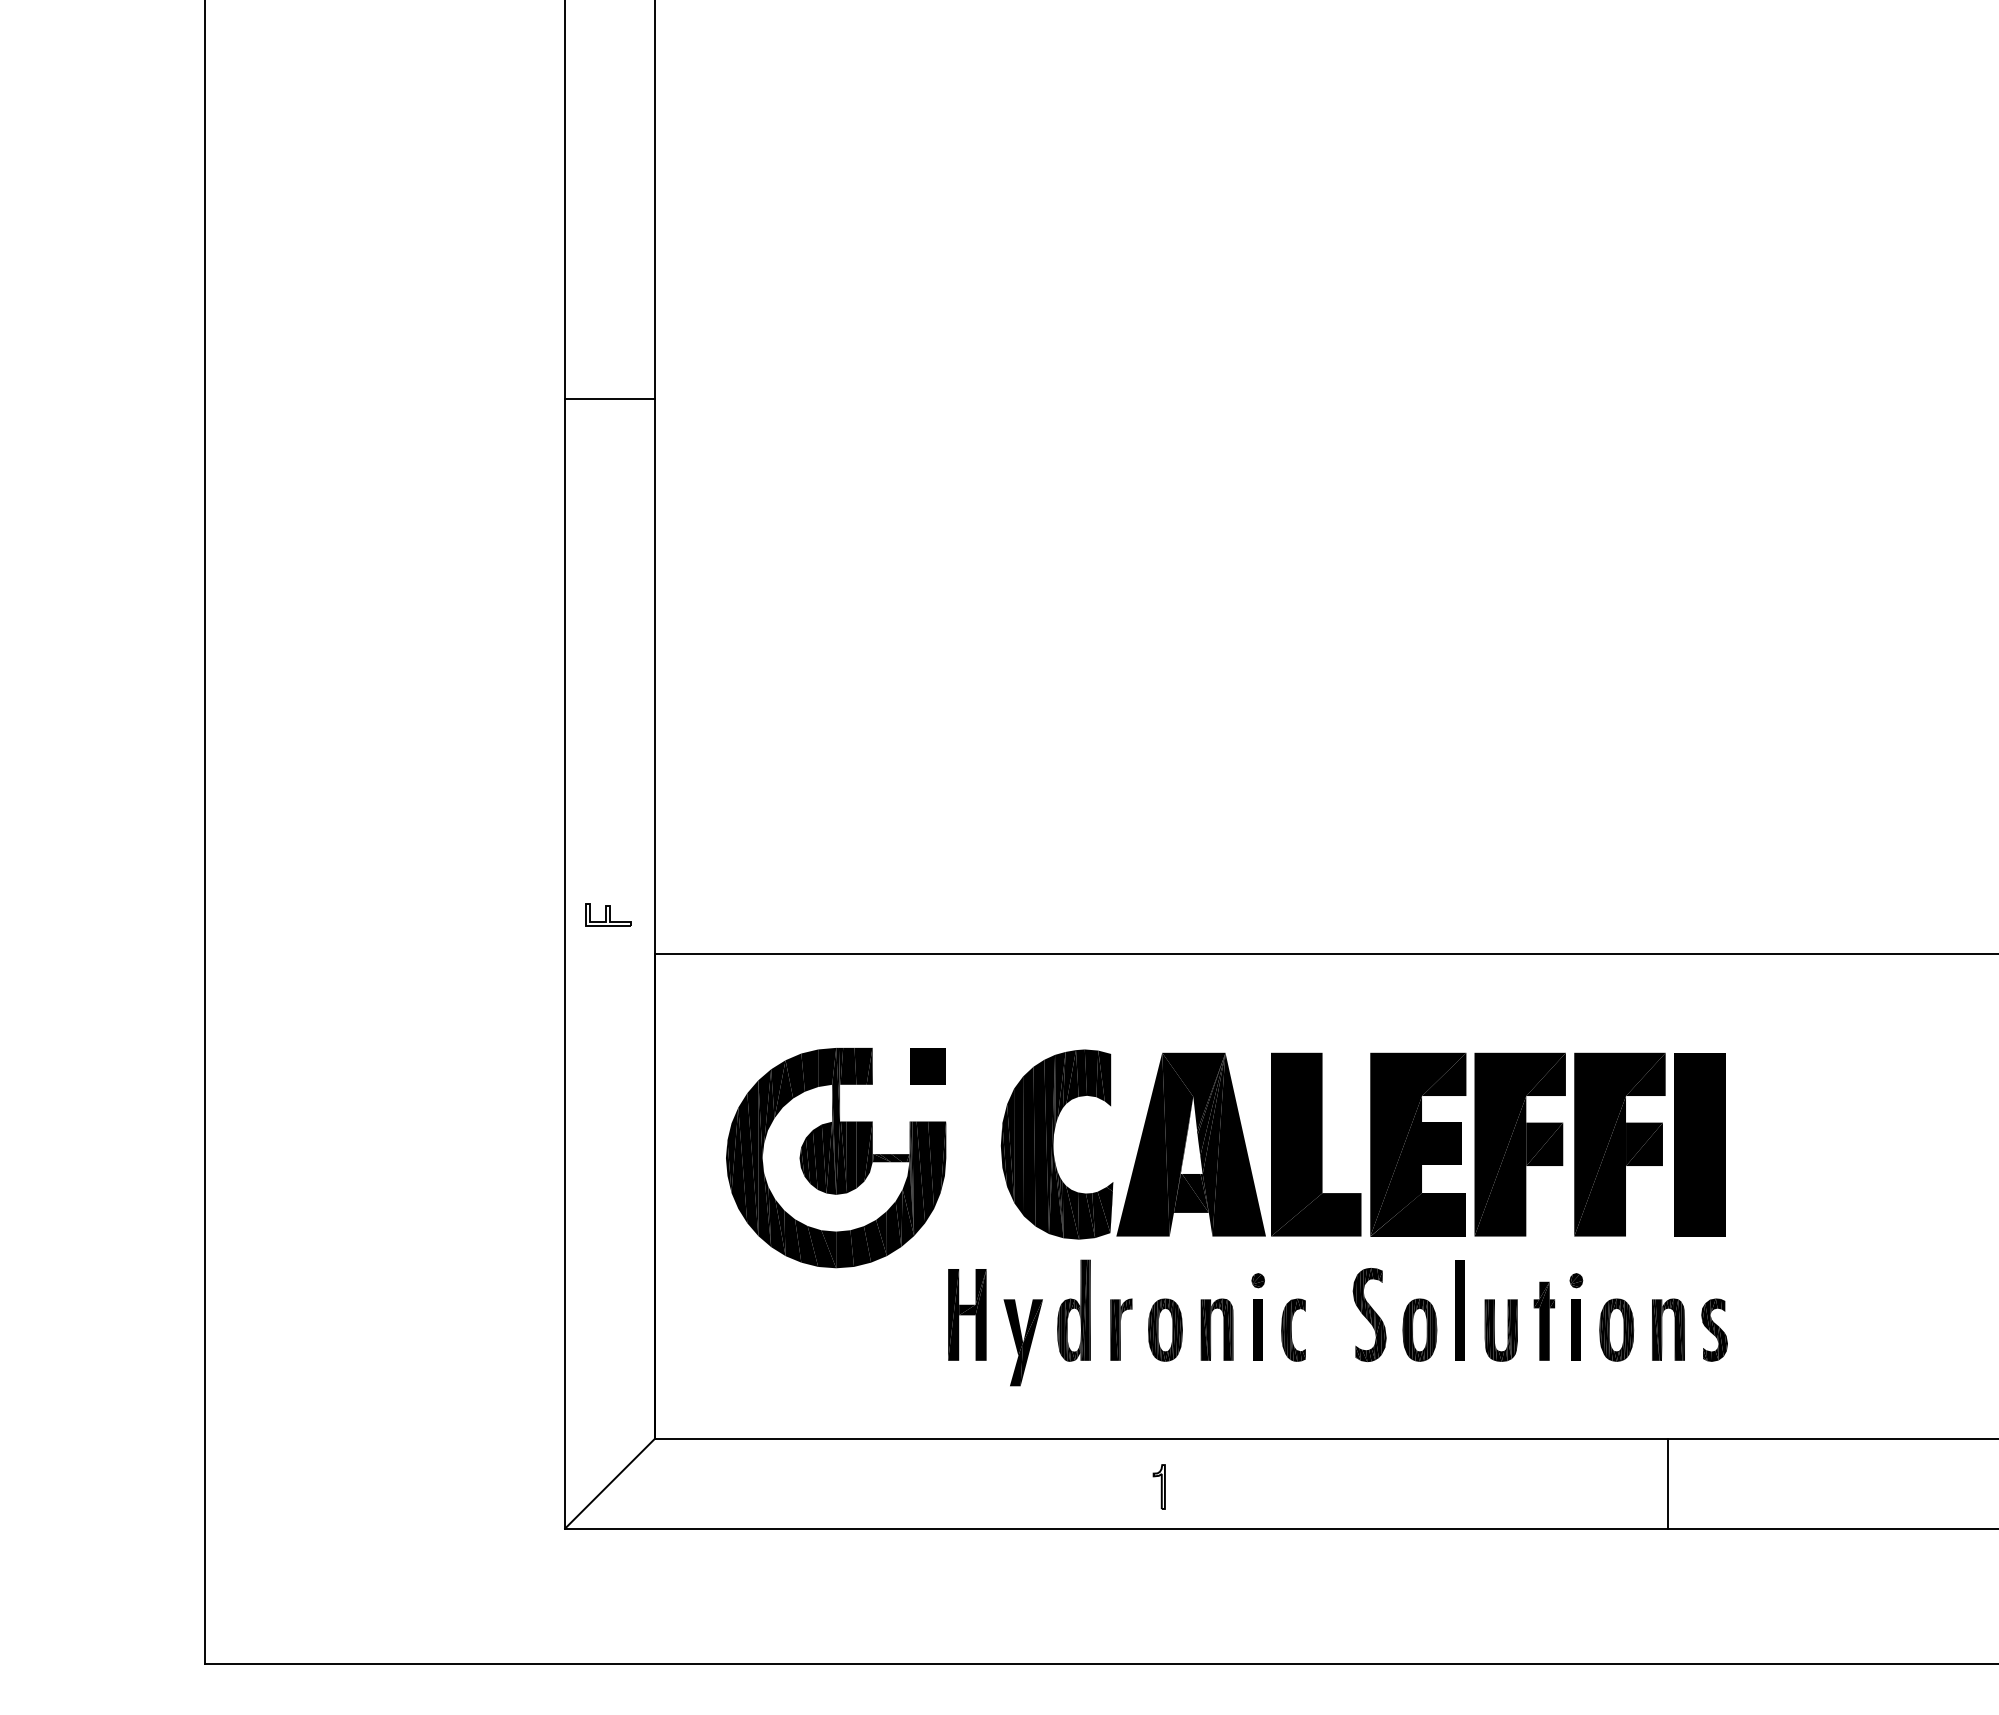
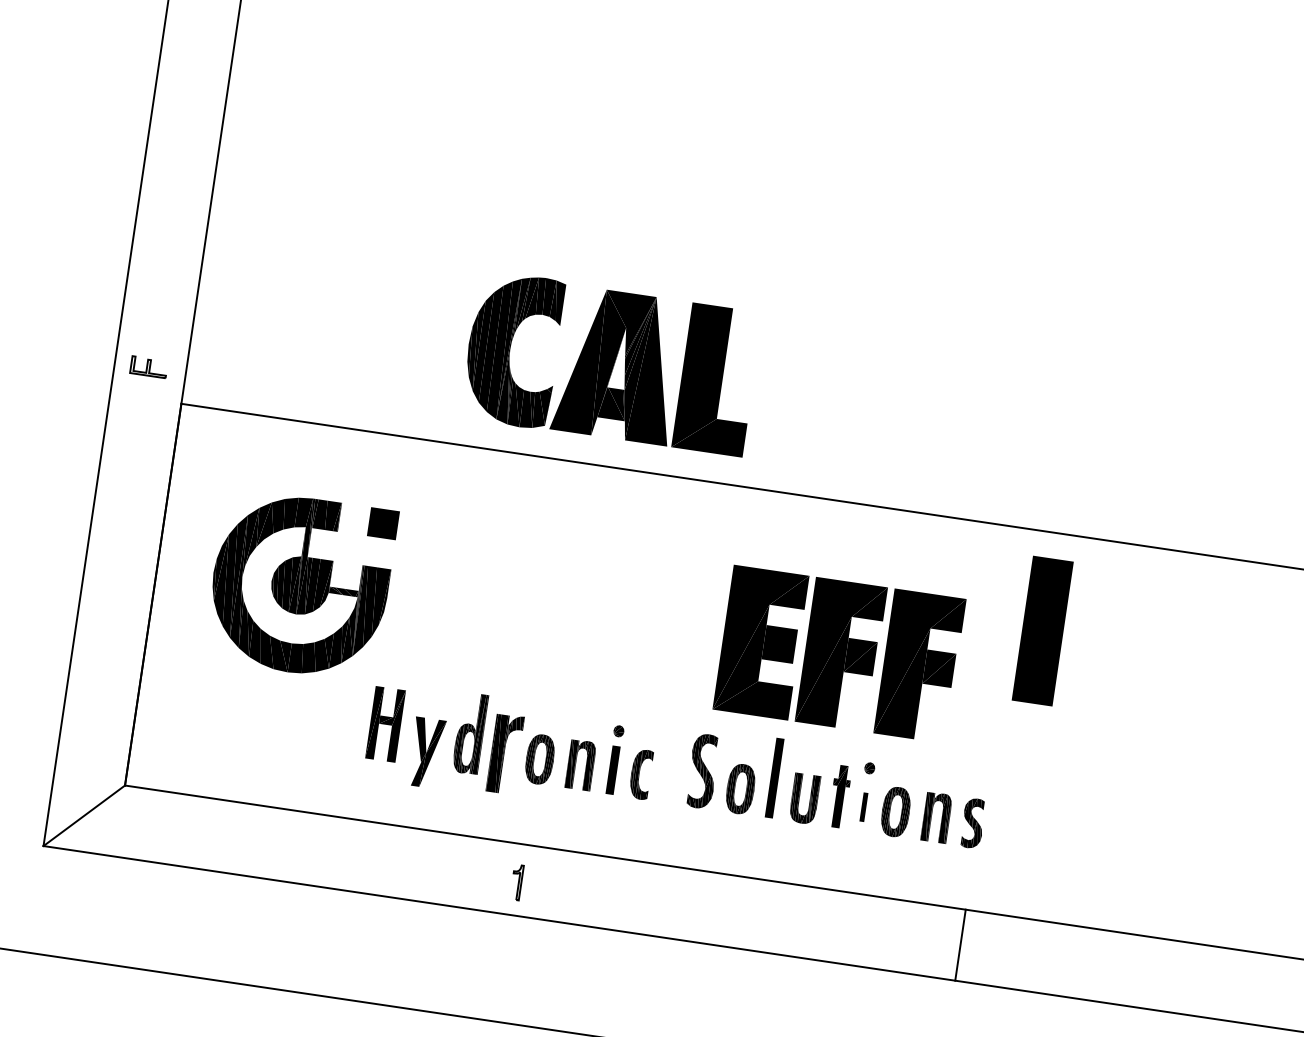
part: (1180, 1144) -> (610, 364), moved
part: (1699, 1144) -> (1042, 630), moved
part: (1121, 1329) -> (505, 753), size x1.6
part: (1575, 1329) -> (863, 806), size x0.6
line: (1668, 1483) -> (960, 945), moved

